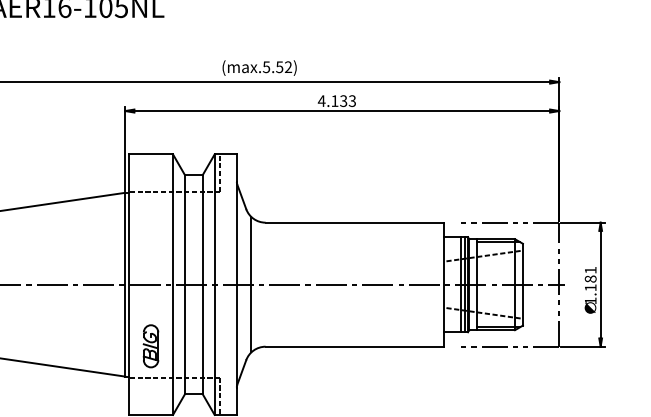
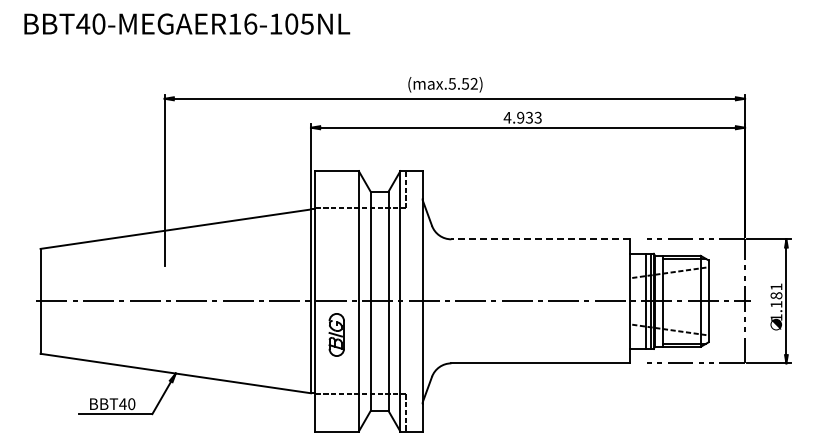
text: (334, 100) -> (520, 117), 4.133 -> 4.933
line: (354, 222) -> (540, 239), solid -> dashed
line: (251, 284) -> (437, 301), removed
part: (150, 345) -> (336, 334), moved

